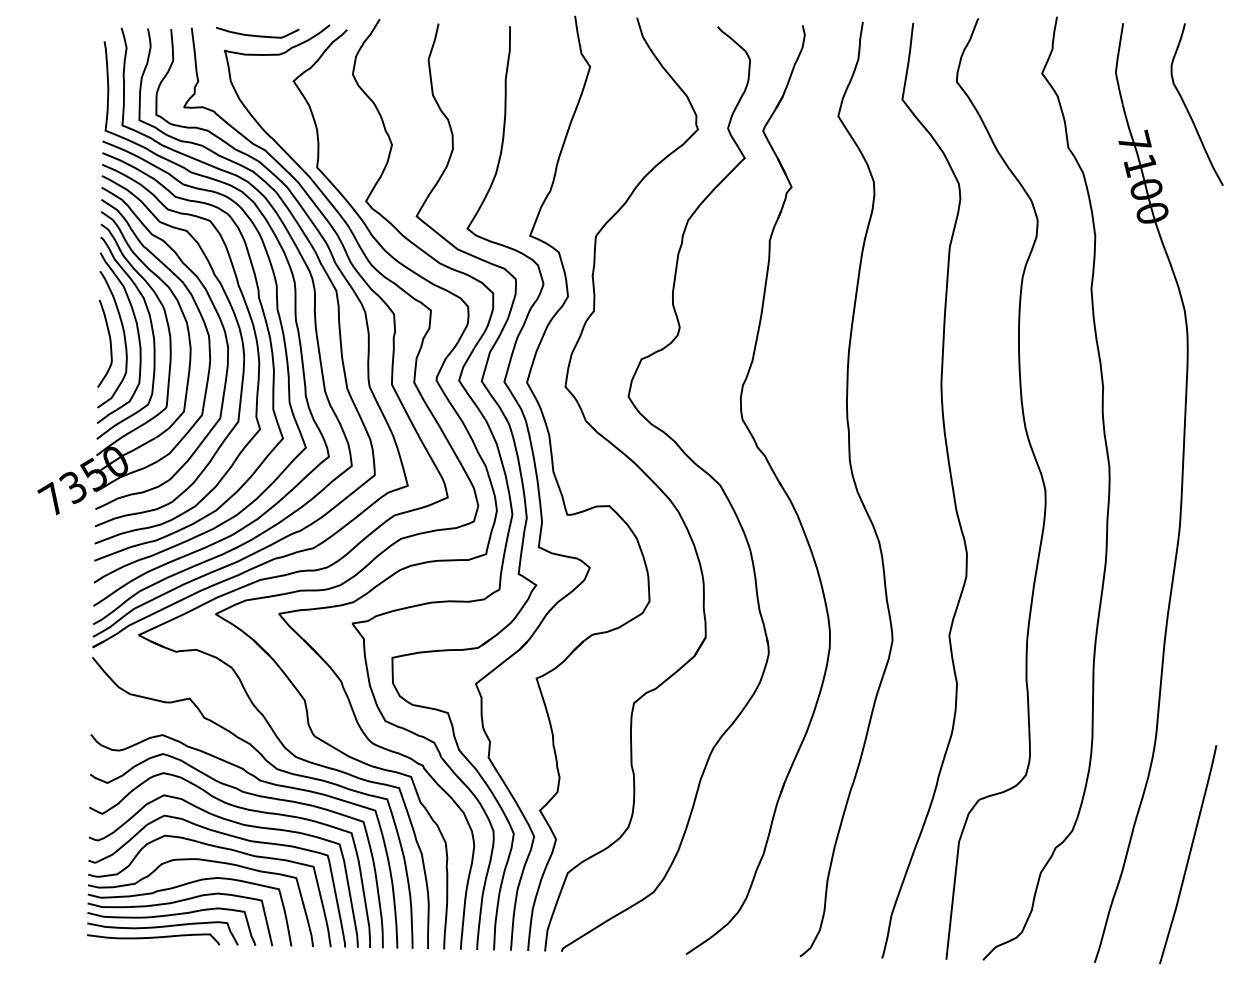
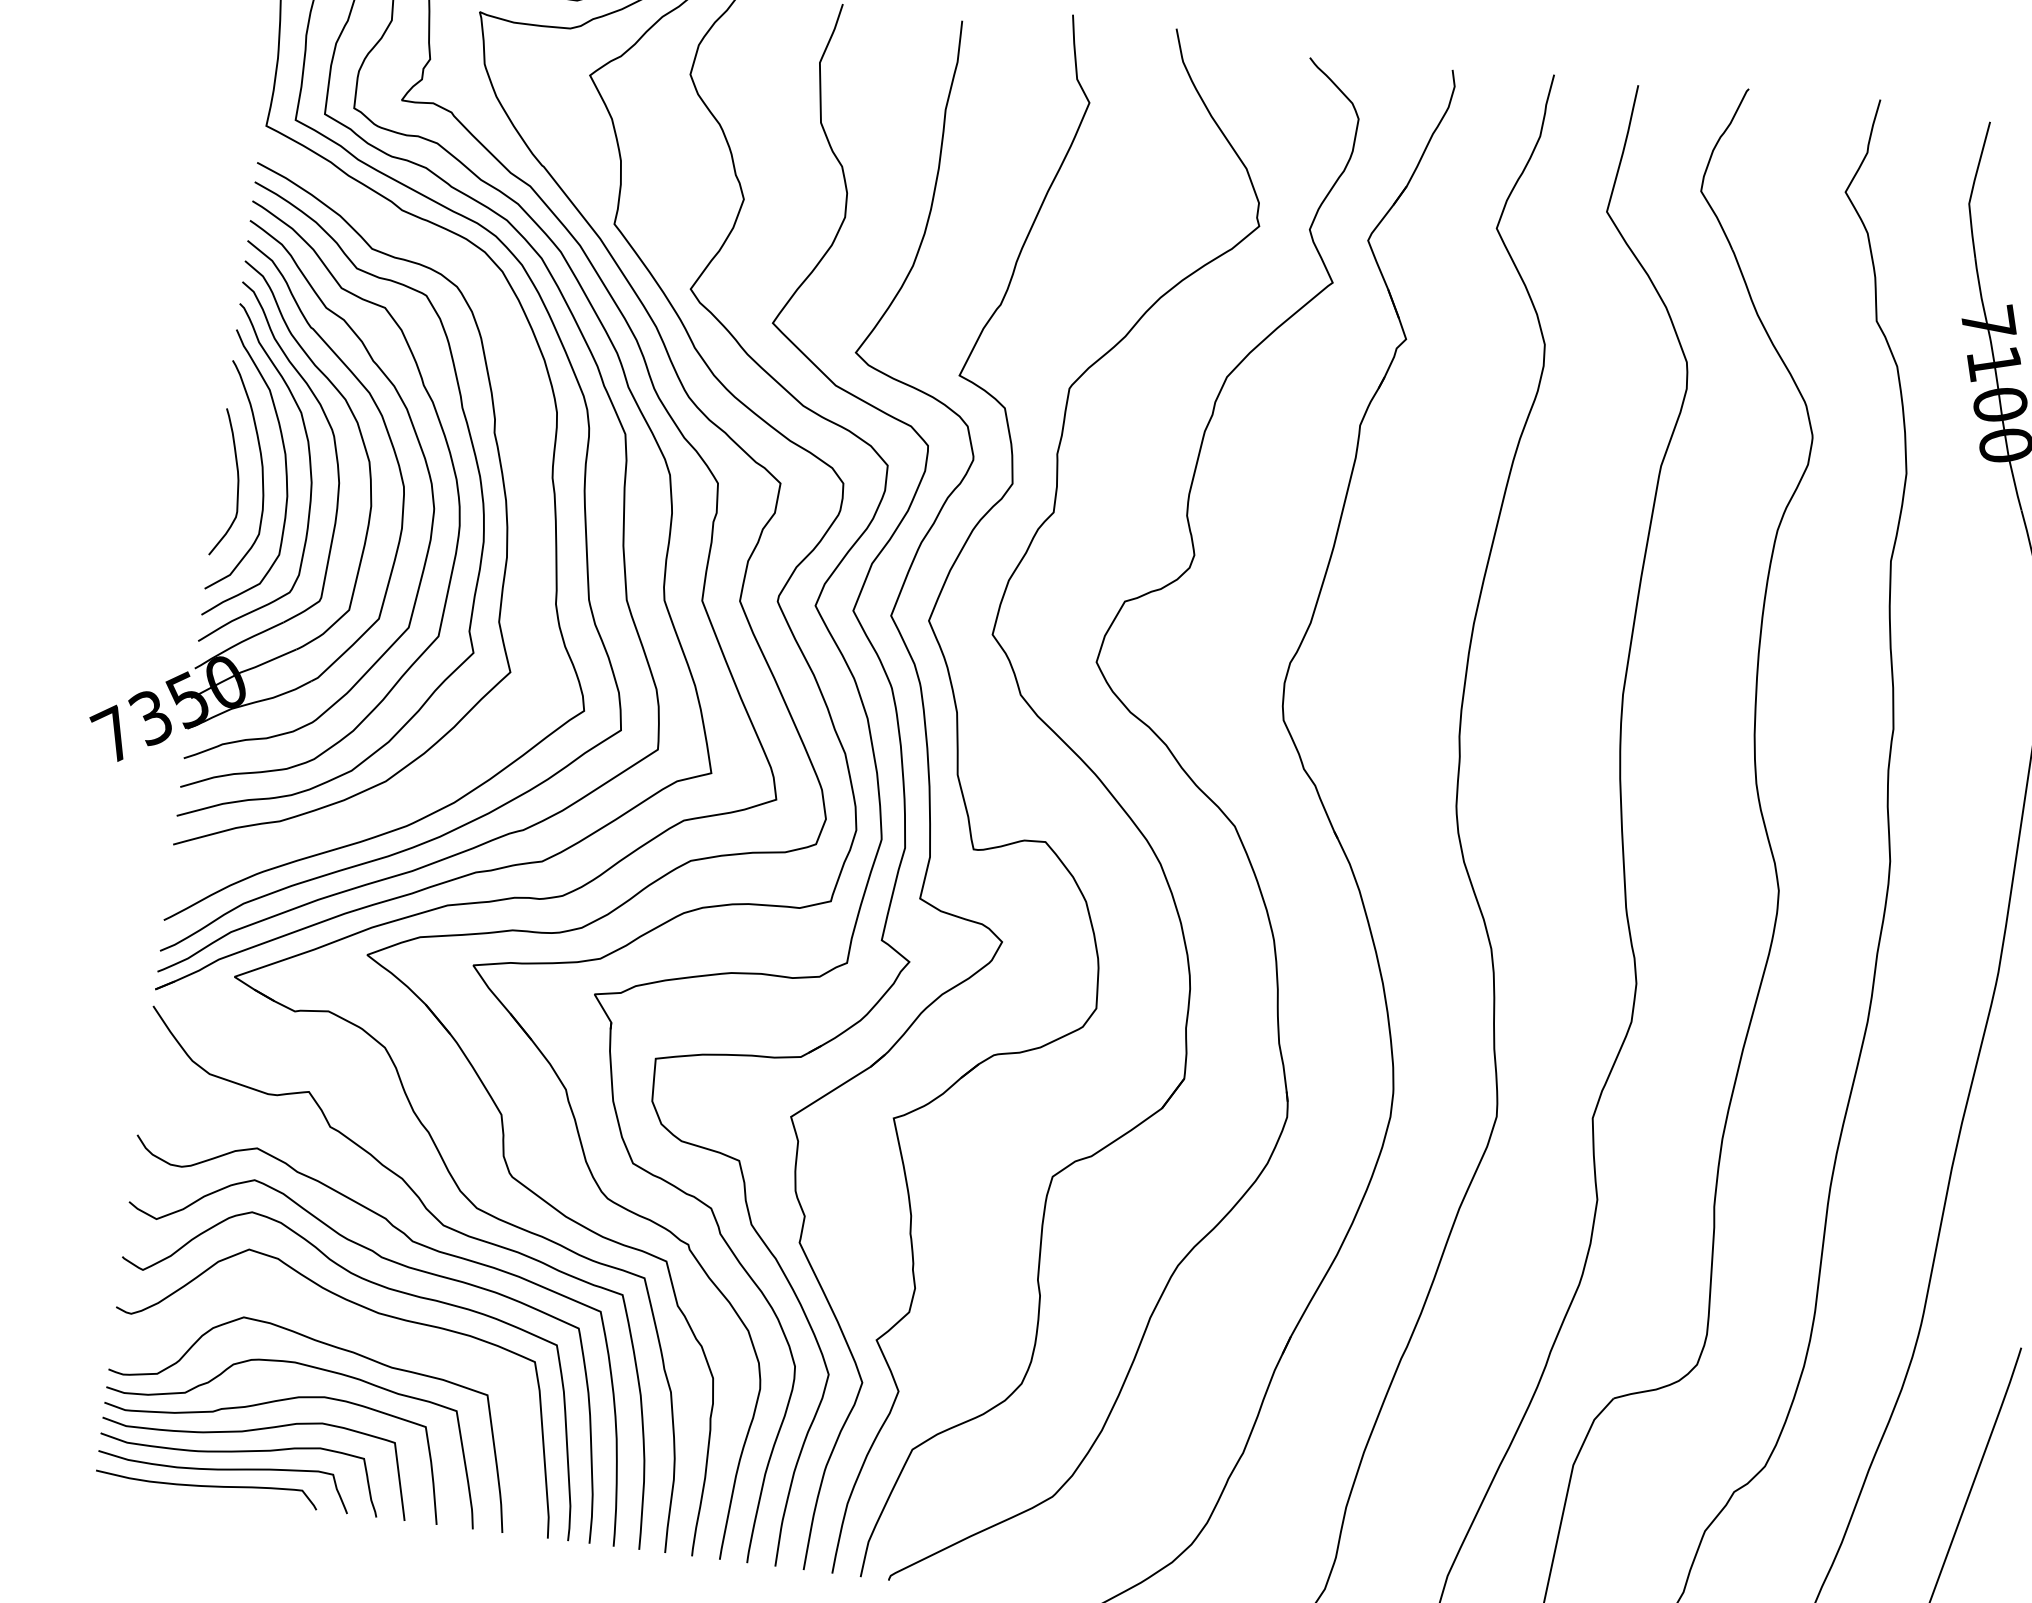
curve: (284, 349) -> (528, 523), removed
curve: (229, 836) -> (351, 1329), removed

